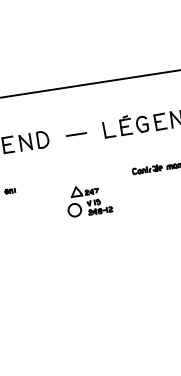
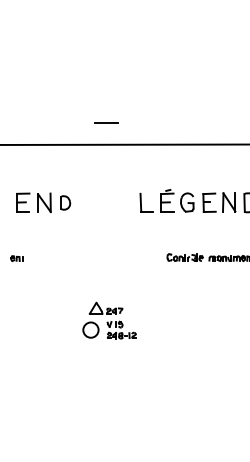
line: (76, 134) -> (106, 122), moved
part: (42, 139) -> (65, 202), size x0.7
part: (88, 200) -> (109, 320), moved

